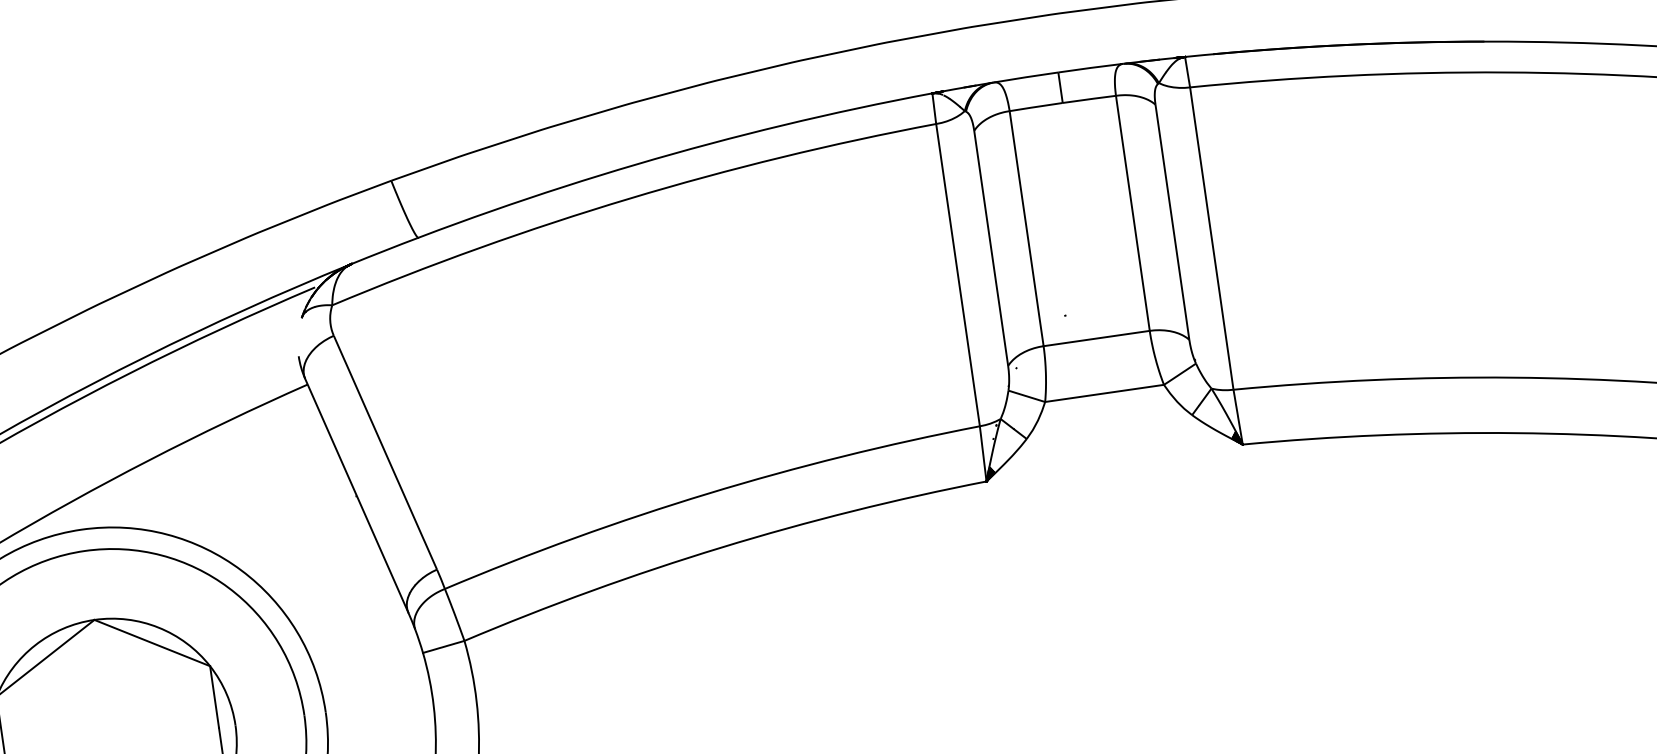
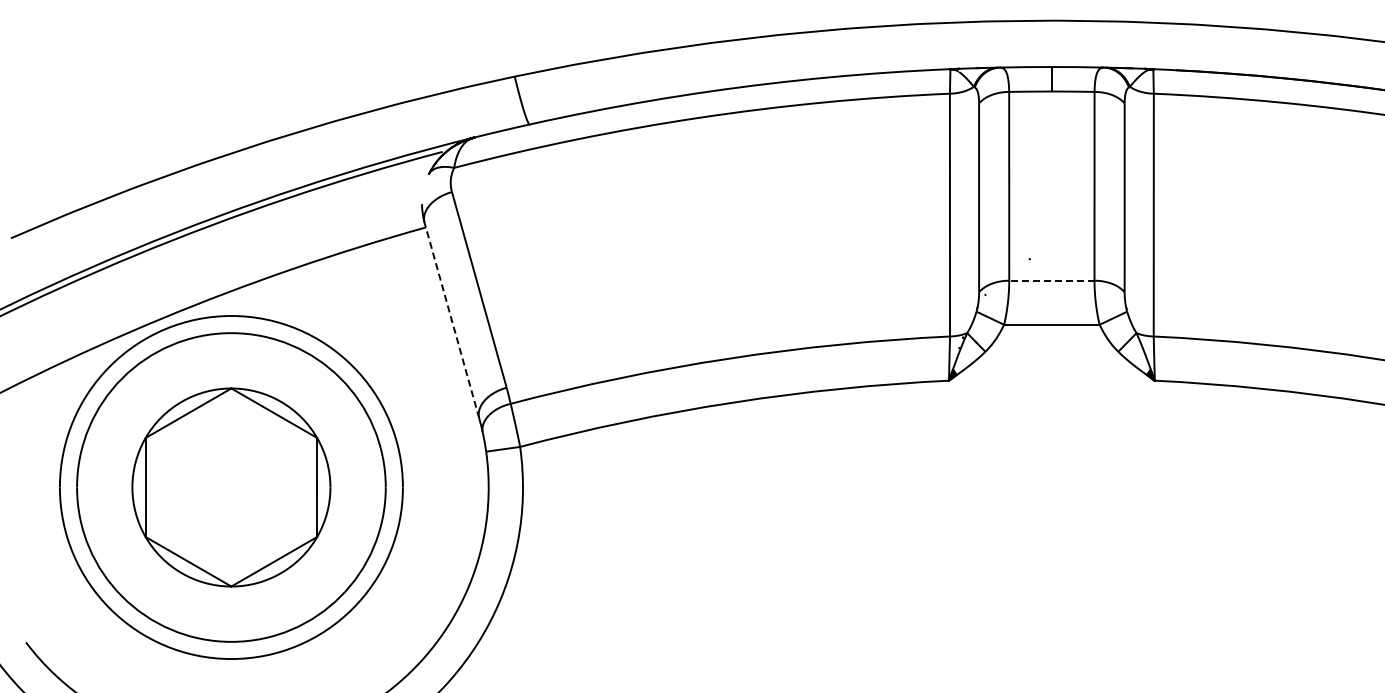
line: (1096, 338) -> (1051, 280), solid -> dashed
line: (356, 495) -> (451, 320), solid -> dashed

